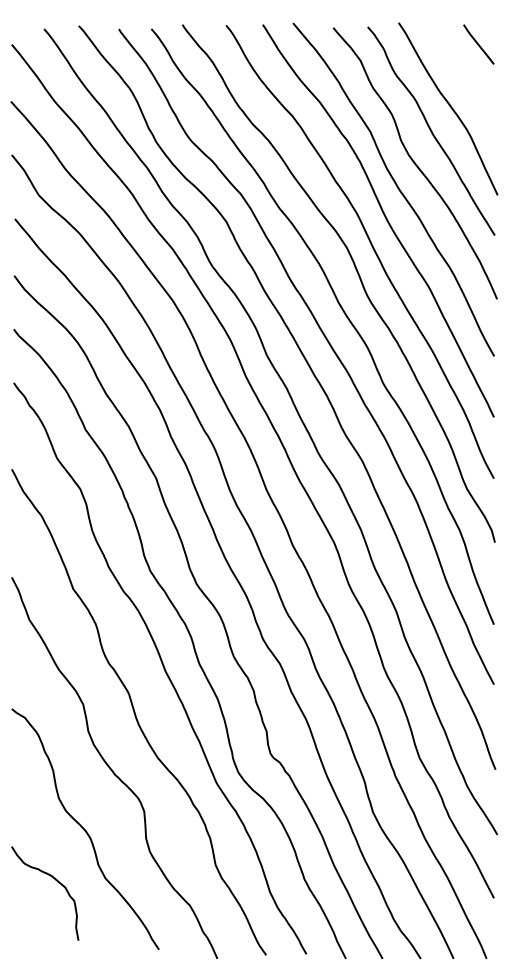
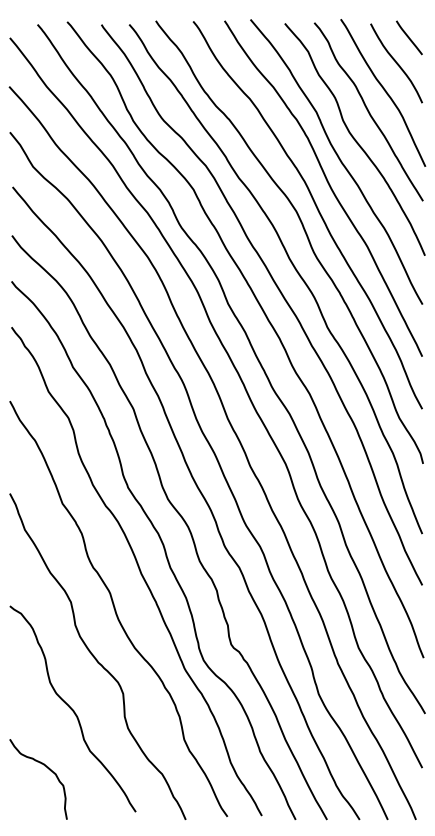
curve: (463, 74) -> (396, 63), added
curve: (56, 881) -> (48, 769), moved

